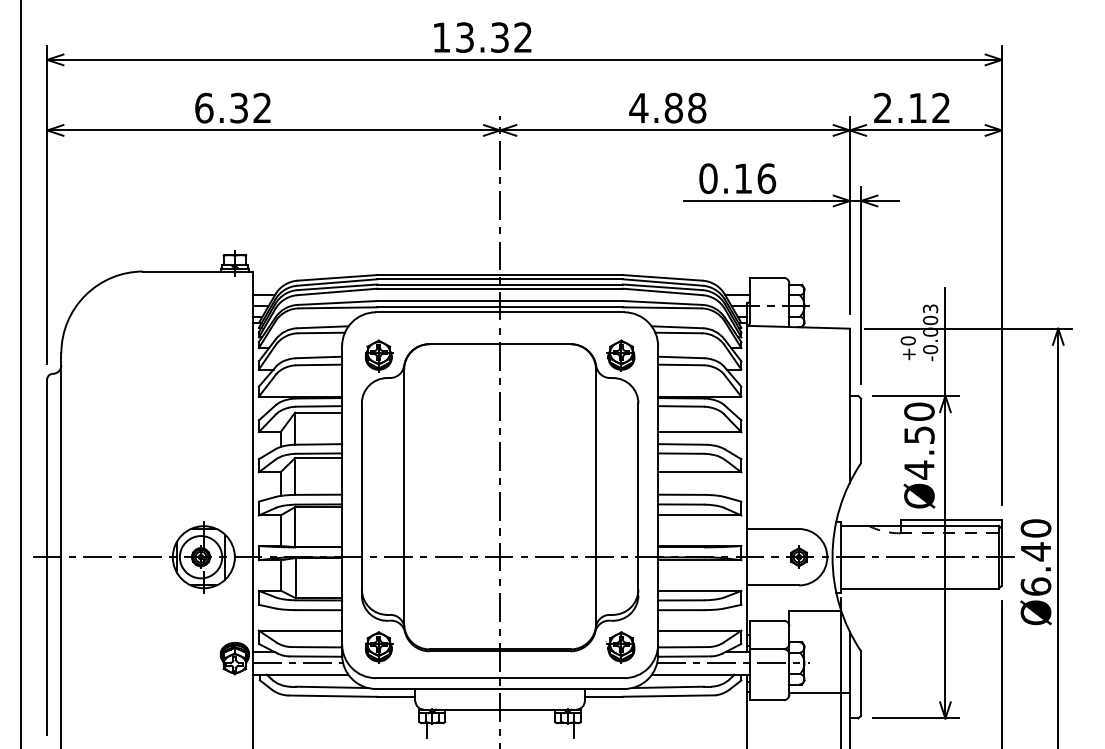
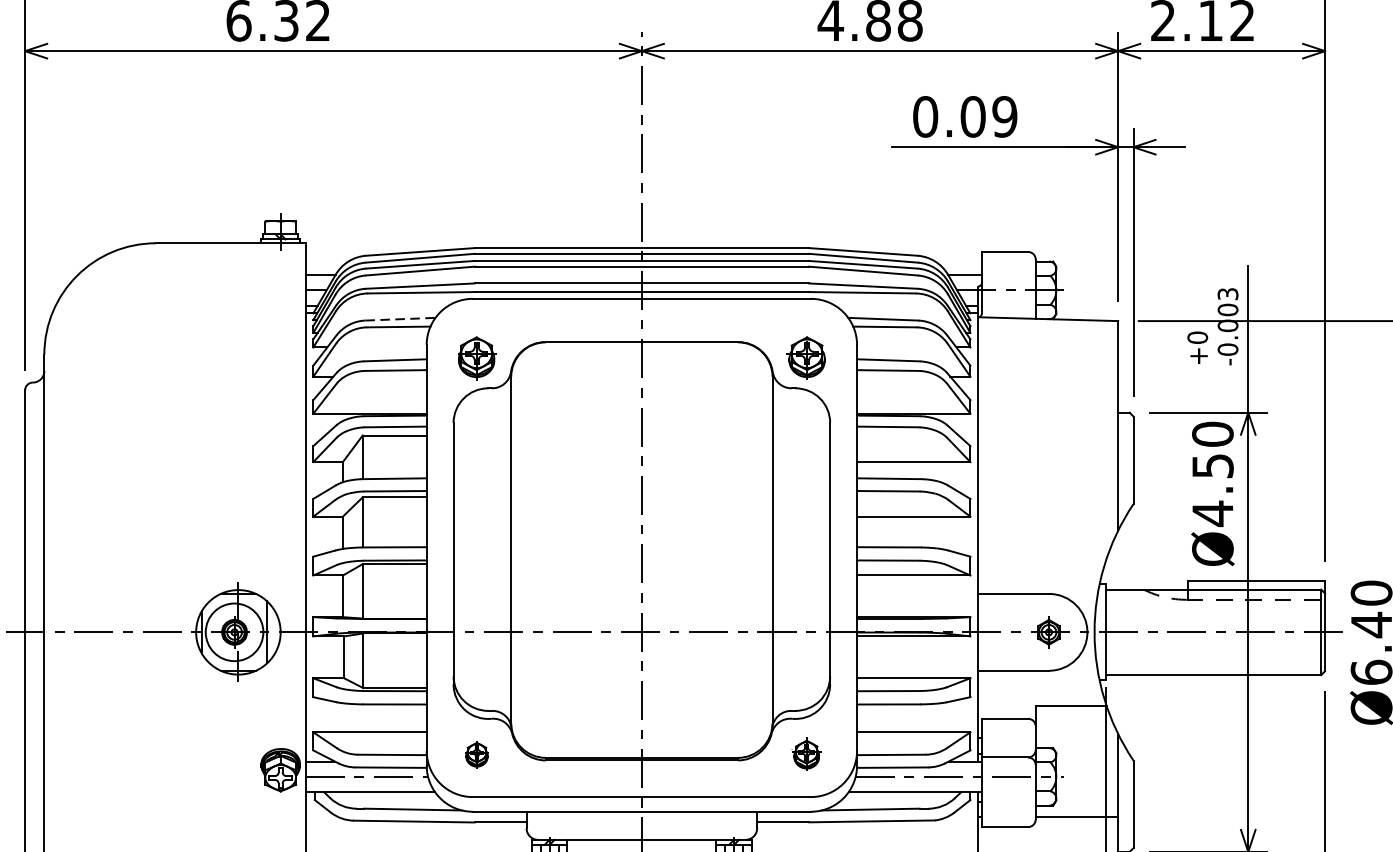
text: (755, 178) -> (989, 116), 0.16 -> 0.09
line: (322, 327) -> (399, 319), solid -> dashed
part: (379, 647) -> (477, 755), size x0.6
part: (620, 647) -> (805, 755), size x0.7

